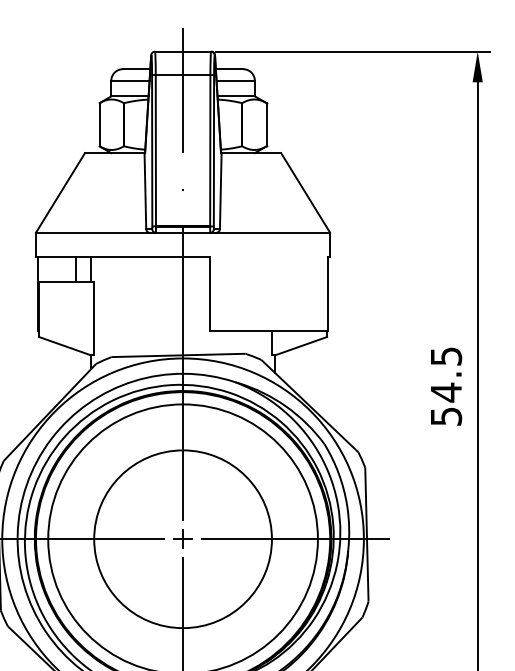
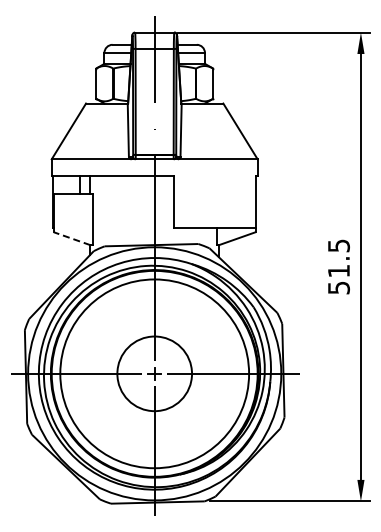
line: (64, 345) -> (71, 238), solid -> dashed
text: (445, 393) -> (338, 271), 54.5 -> 51.5
circle: (182, 538) -> (154, 373), size x0.6

